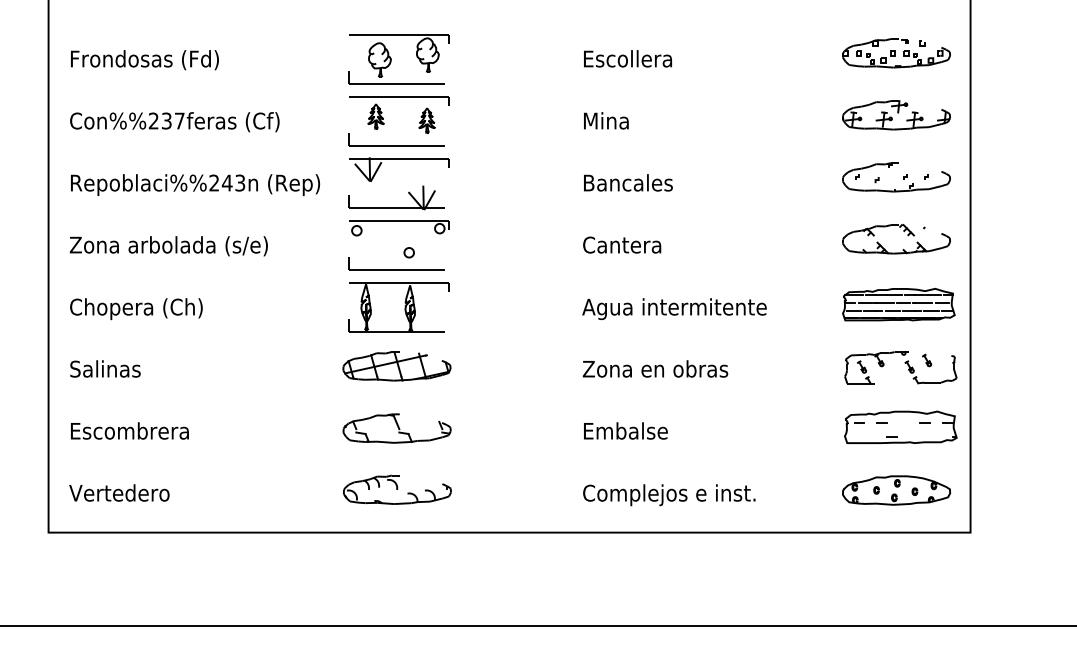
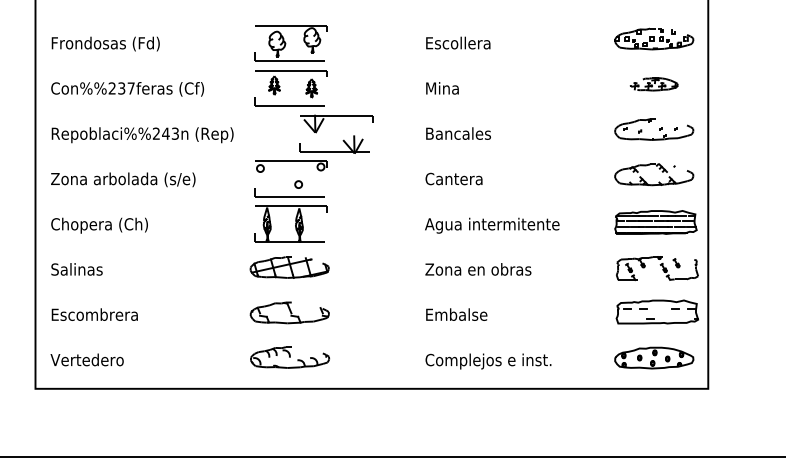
part: (896, 115) -> (654, 84), size x0.6
part: (408, 192) -> (343, 140), moved

